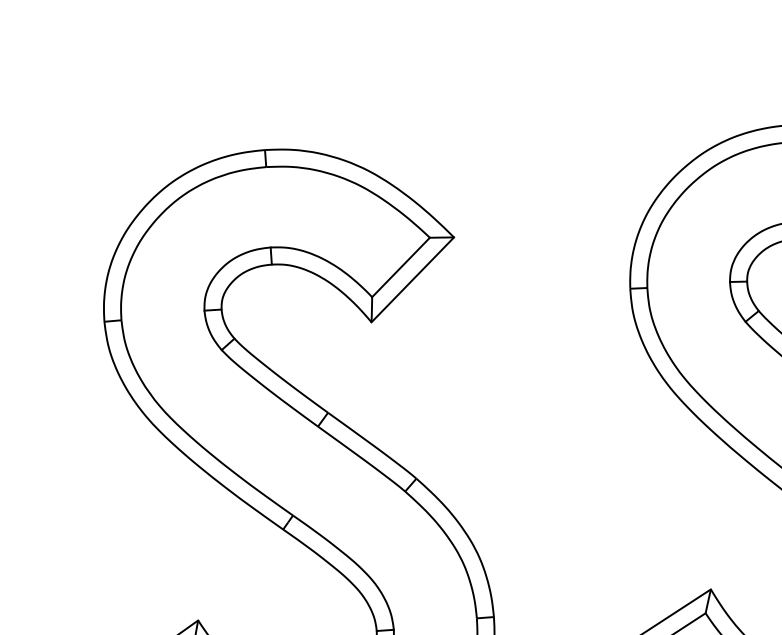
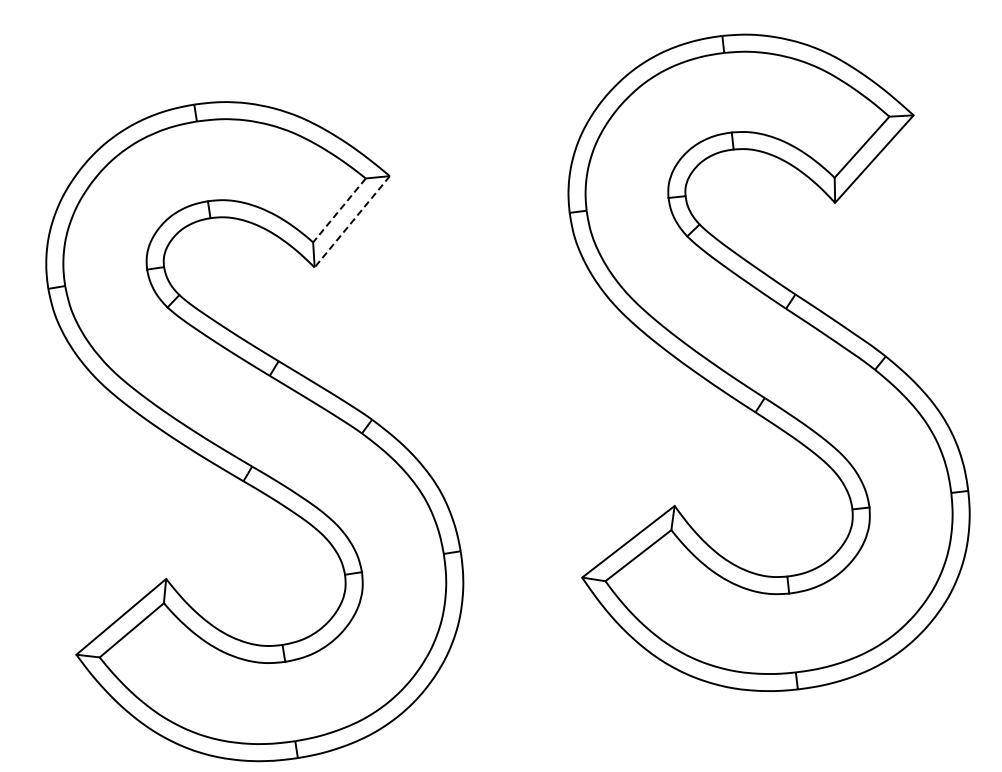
line: (401, 267) -> (339, 210), solid -> dashed
line: (412, 280) -> (351, 222), solid -> dashed

